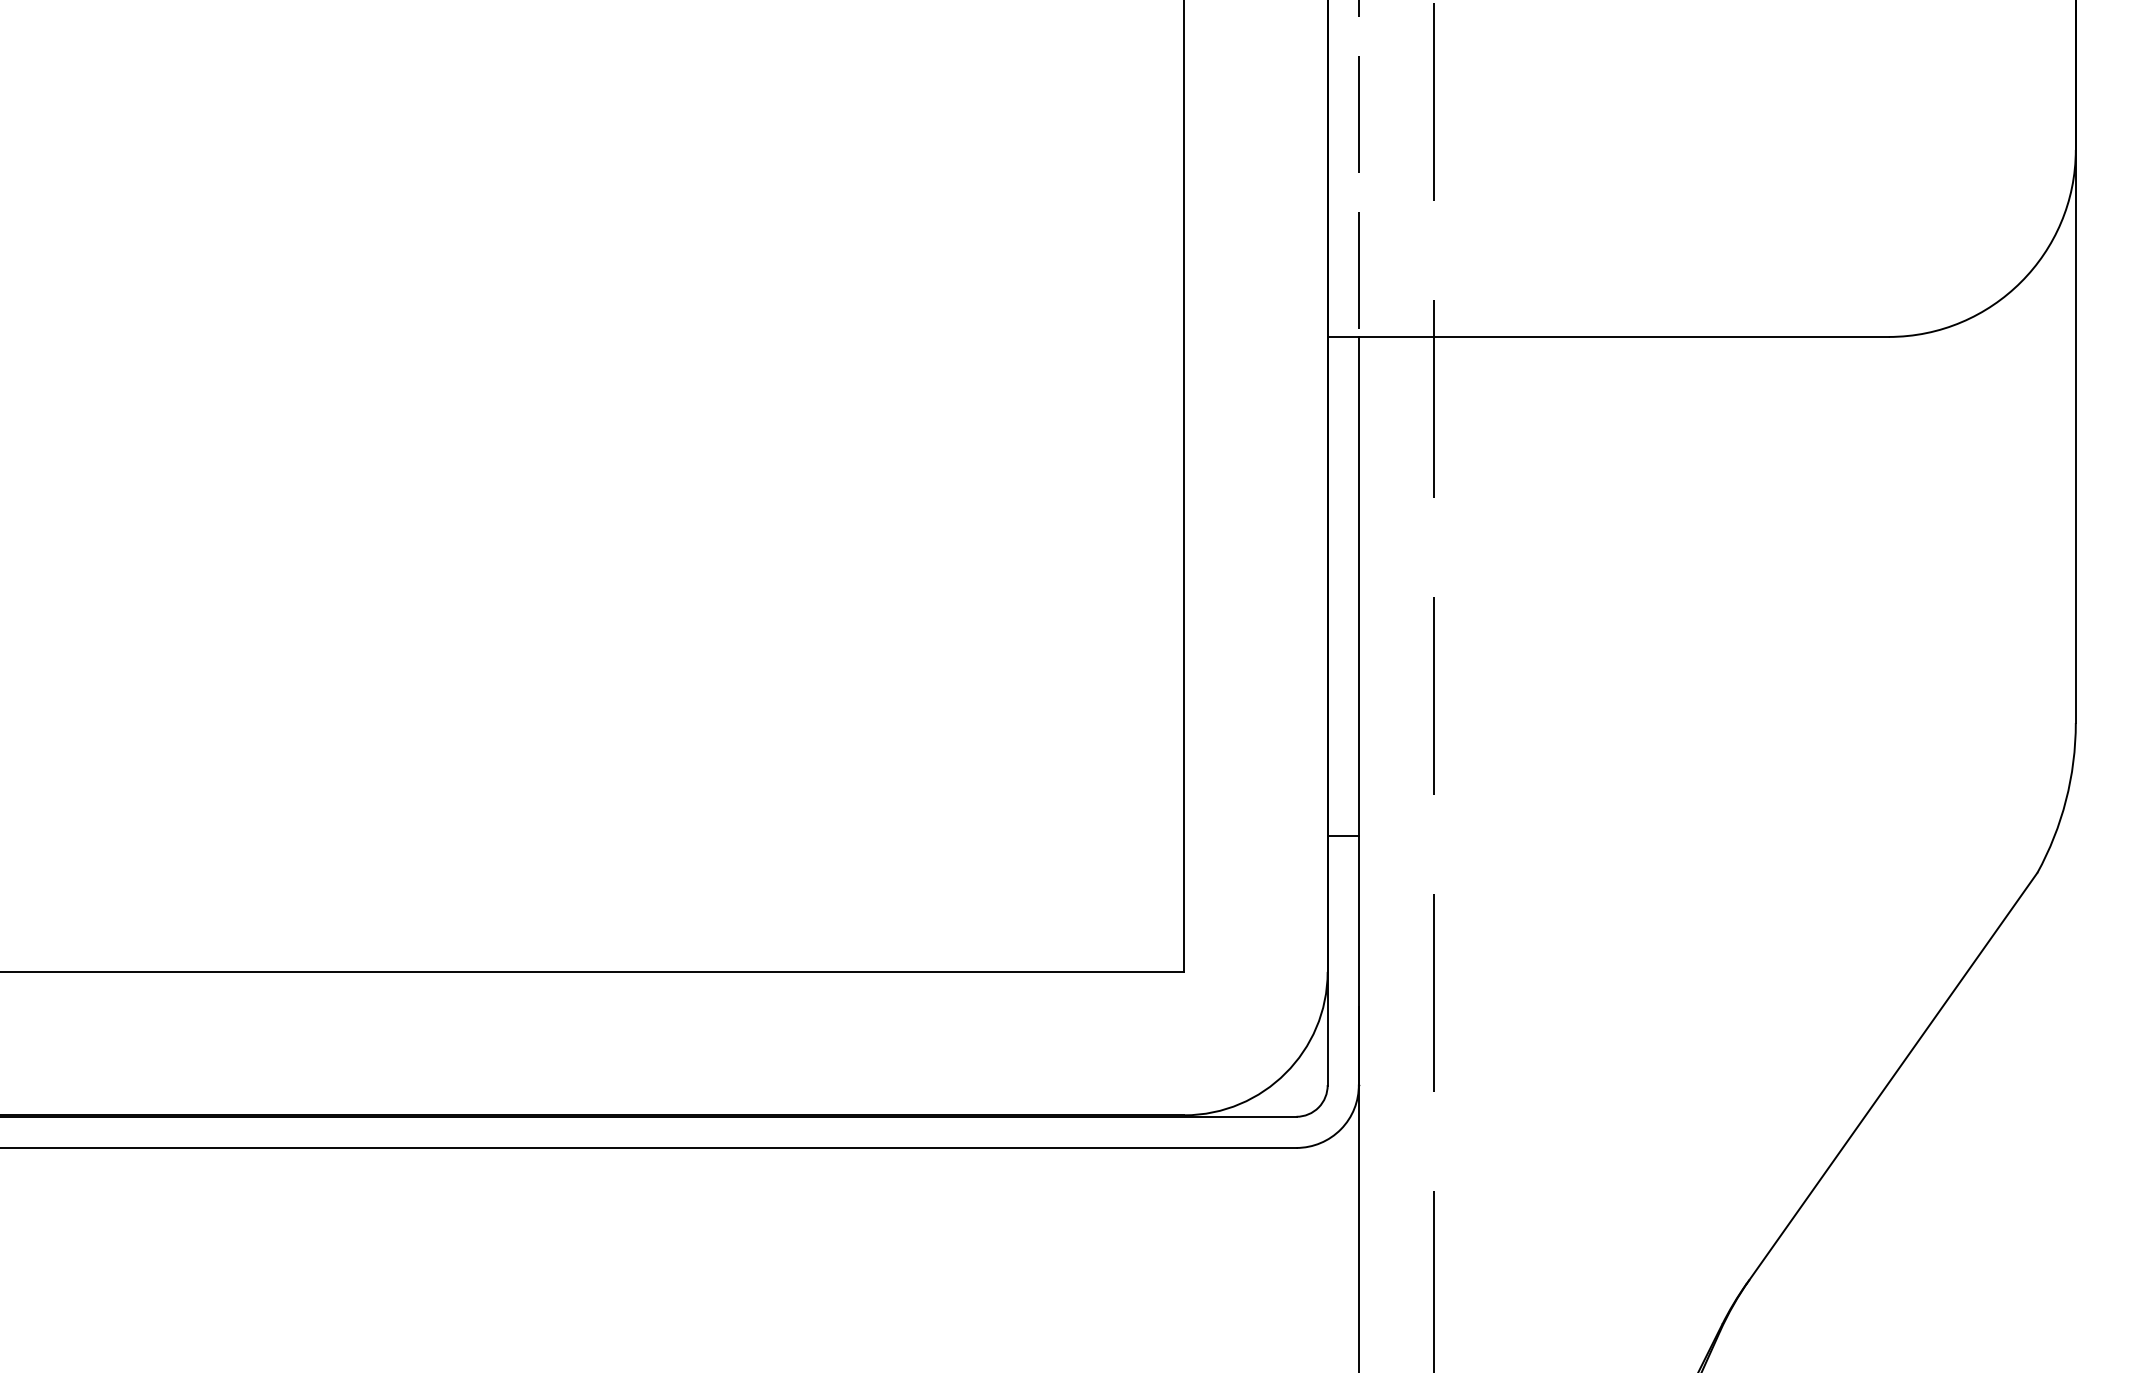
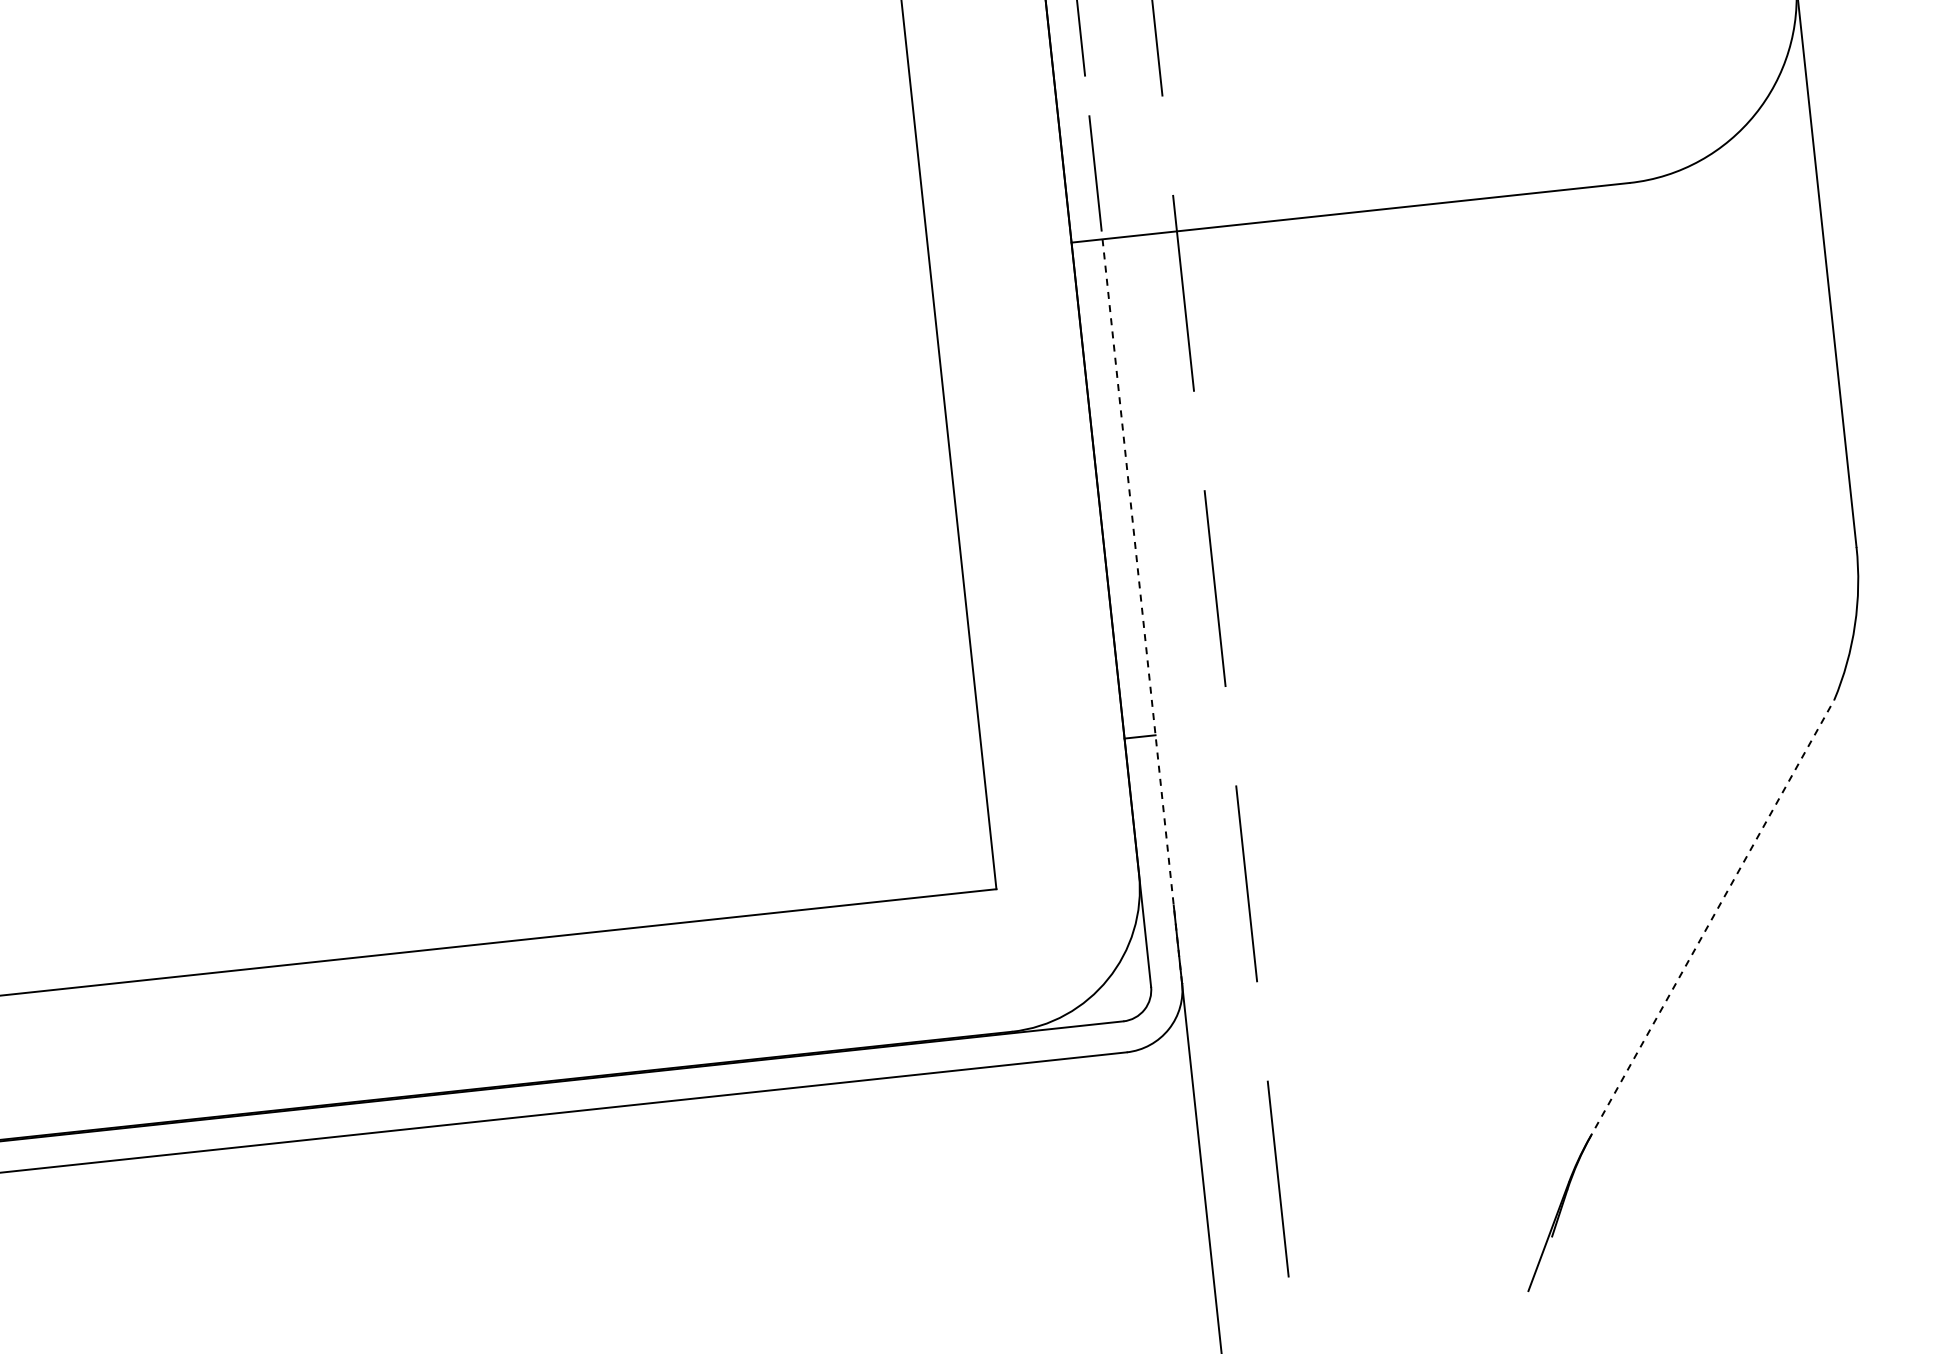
line: (1358, 711) -> (1142, 611), solid -> dashed
line: (1891, 1078) -> (1710, 920), solid -> dashed

